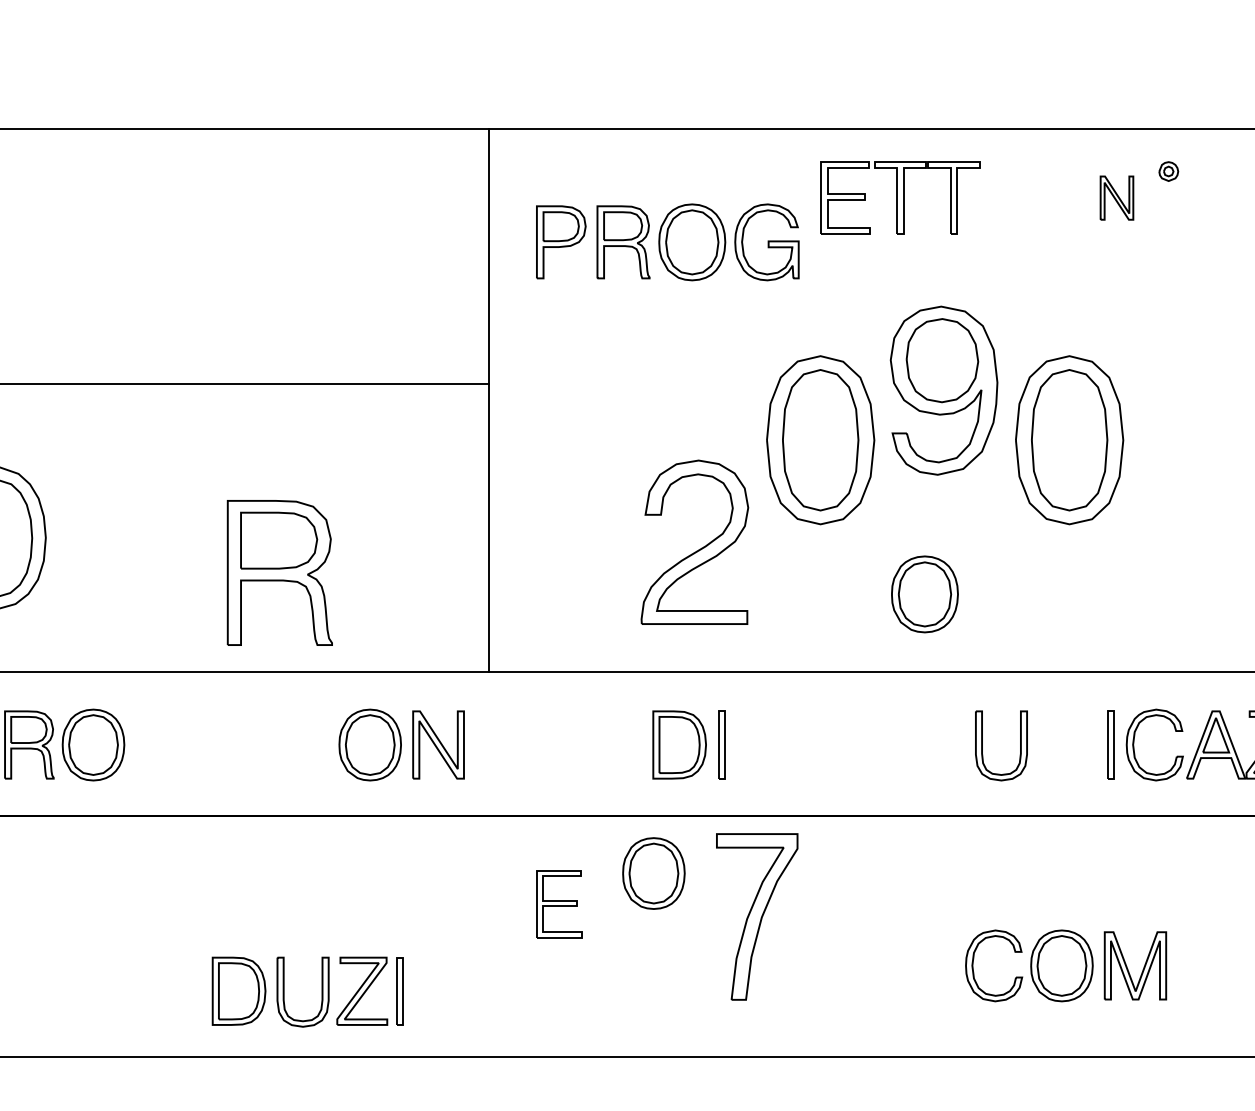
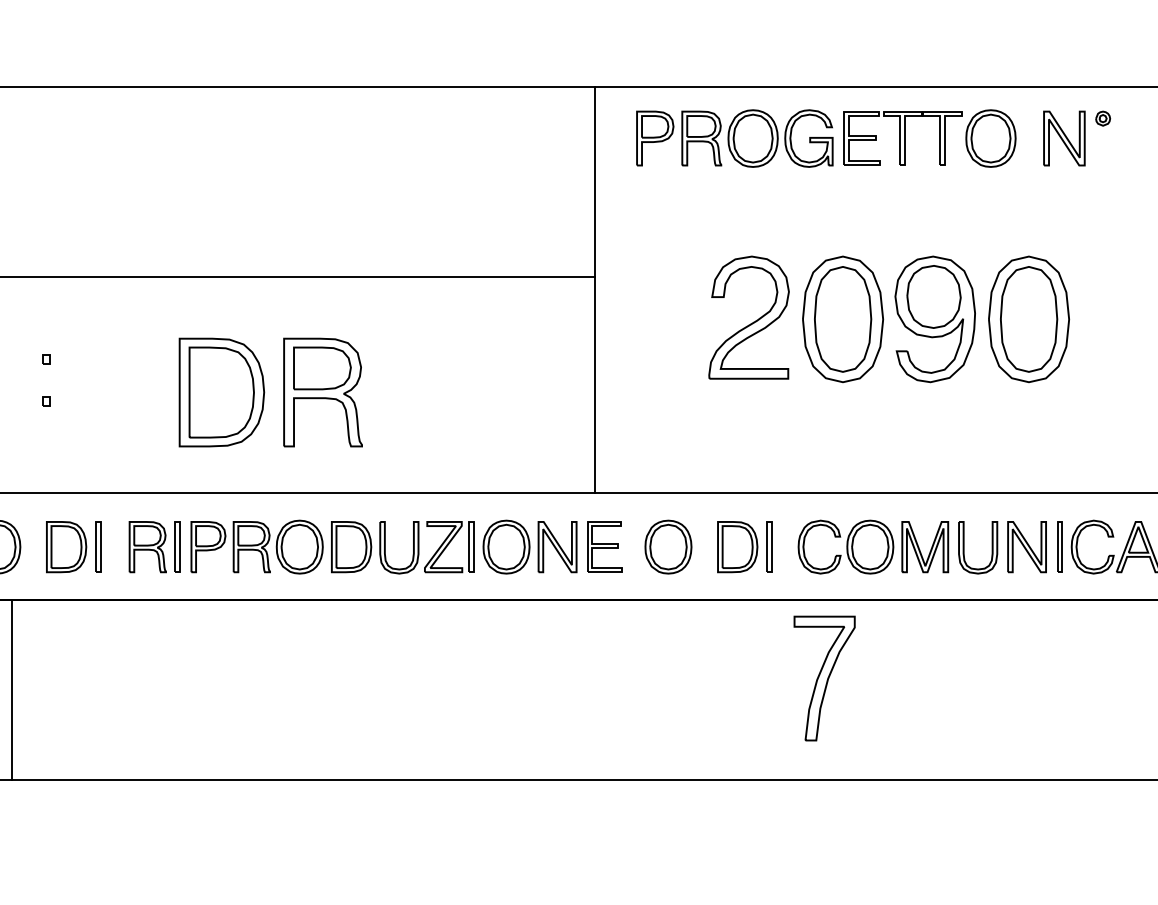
part: (1117, 198) -> (1064, 138), size x1.67
part: (667, 242) -> (734, 138), moved
part: (943, 390) -> (934, 319), moved
part: (696, 550) -> (750, 323), moved
part: (279, 572) -> (322, 392), moved
part: (924, 594) -> (990, 138), moved
part: (1066, 745) -> (1026, 547), added
part: (653, 872) -> (668, 546), moved
part: (558, 903) -> (604, 546), moved
part: (757, 916) -> (824, 678), moved
part: (1066, 965) -> (873, 546), moved
part: (322, 991) -> (413, 547), moved

